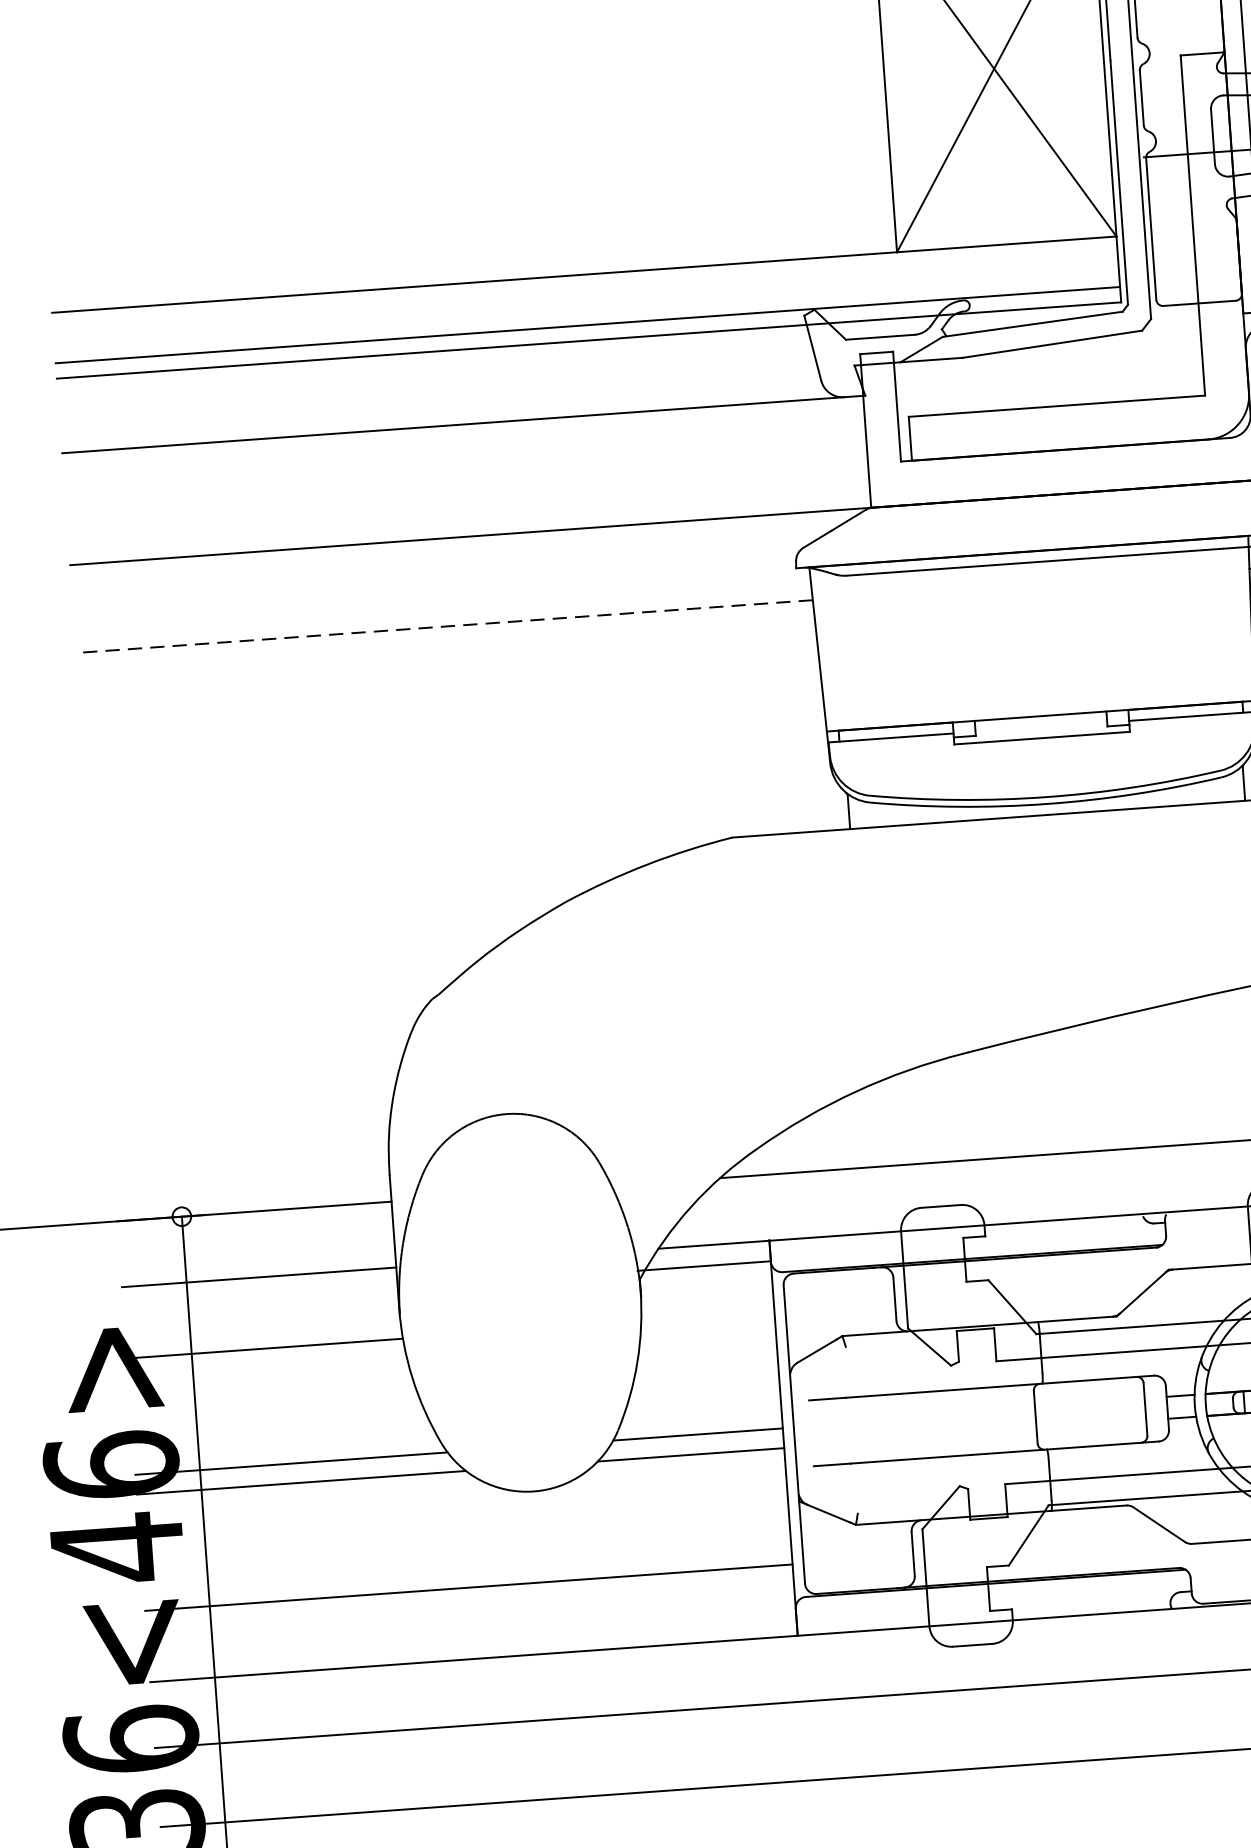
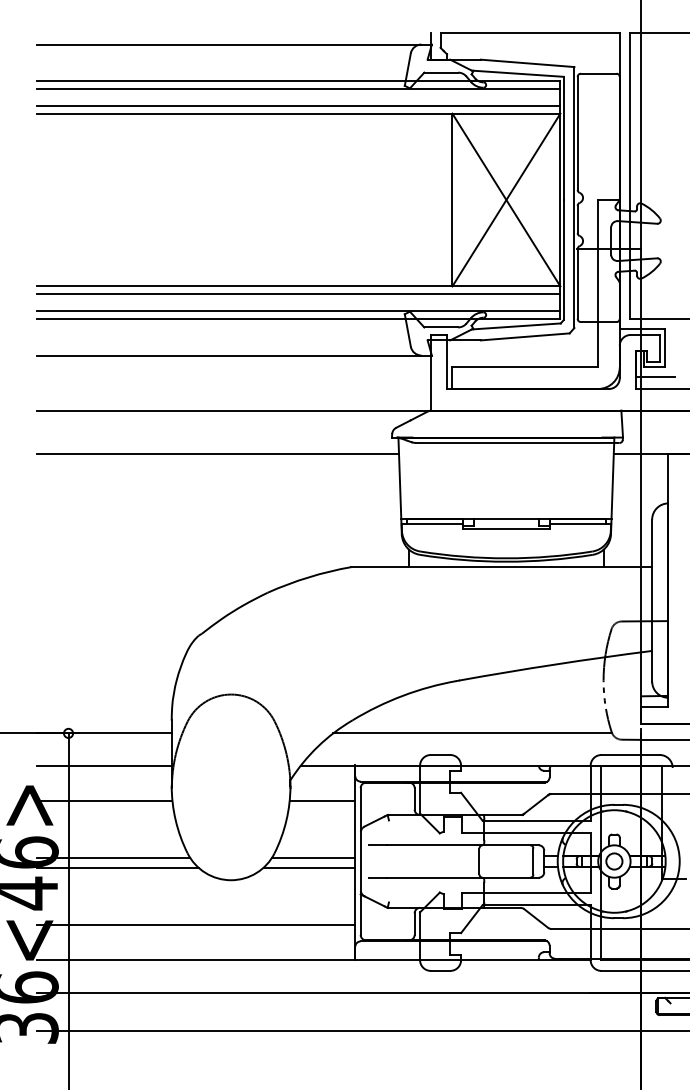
line: (585, 289) -> (298, 293), added
line: (443, 626) -> (217, 453), dashed -> solid
line: (704, 1265) -> (322, 800), moved

